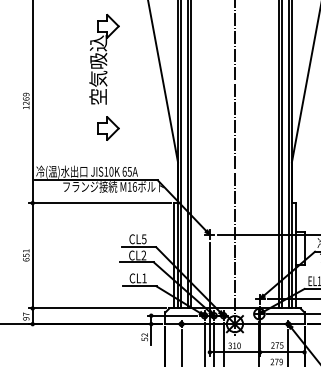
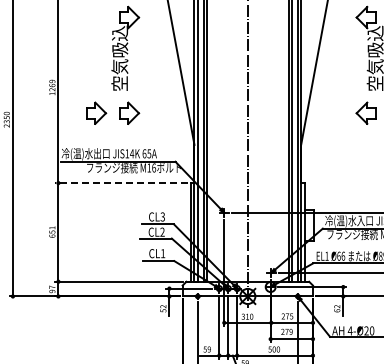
part: (73, 127) -> (96, 112), added
text: (111, 171) -> (132, 153), JIS10K -> JIS14K
line: (99, 203) -> (120, 183), solid -> dashed
text: (143, 238) -> (162, 216), CL5 -> CL3

